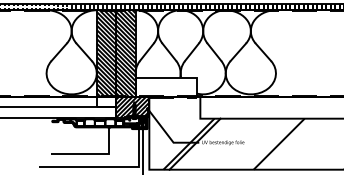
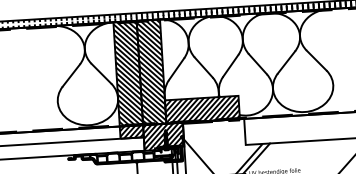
hatch: (165, 87) -> (201, 110), added
hatch: (106, 102) -> (131, 132), added

